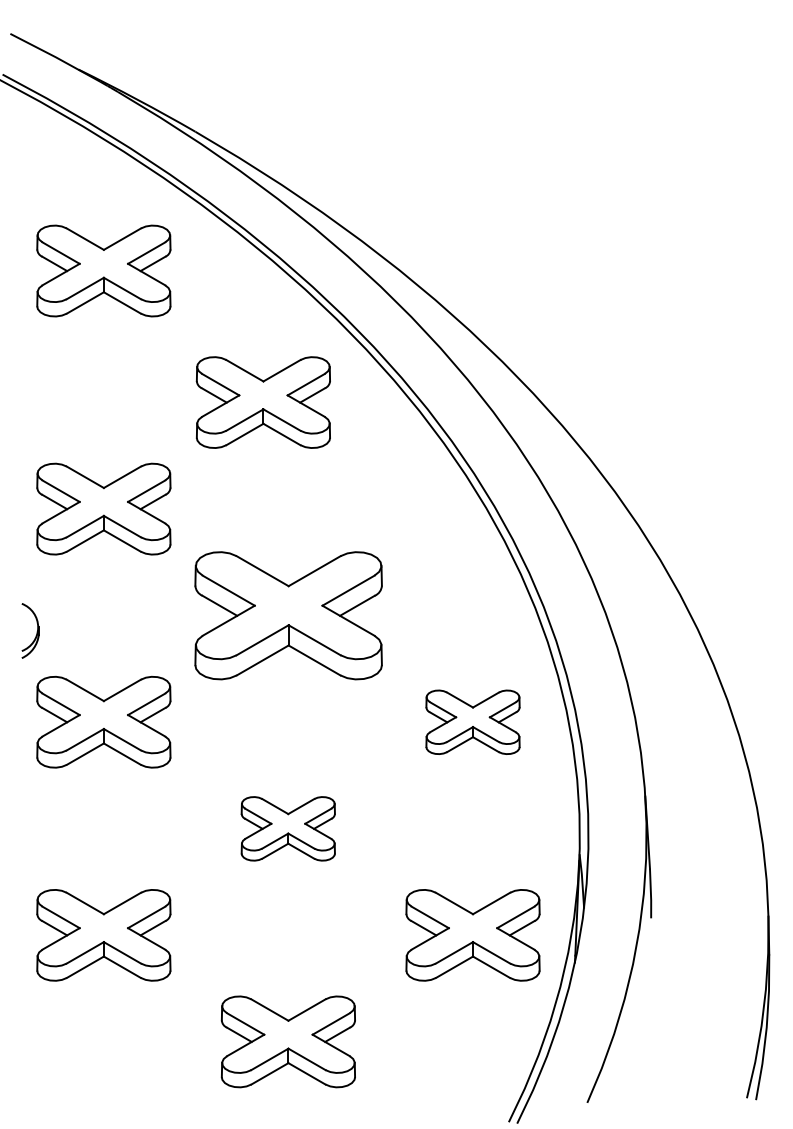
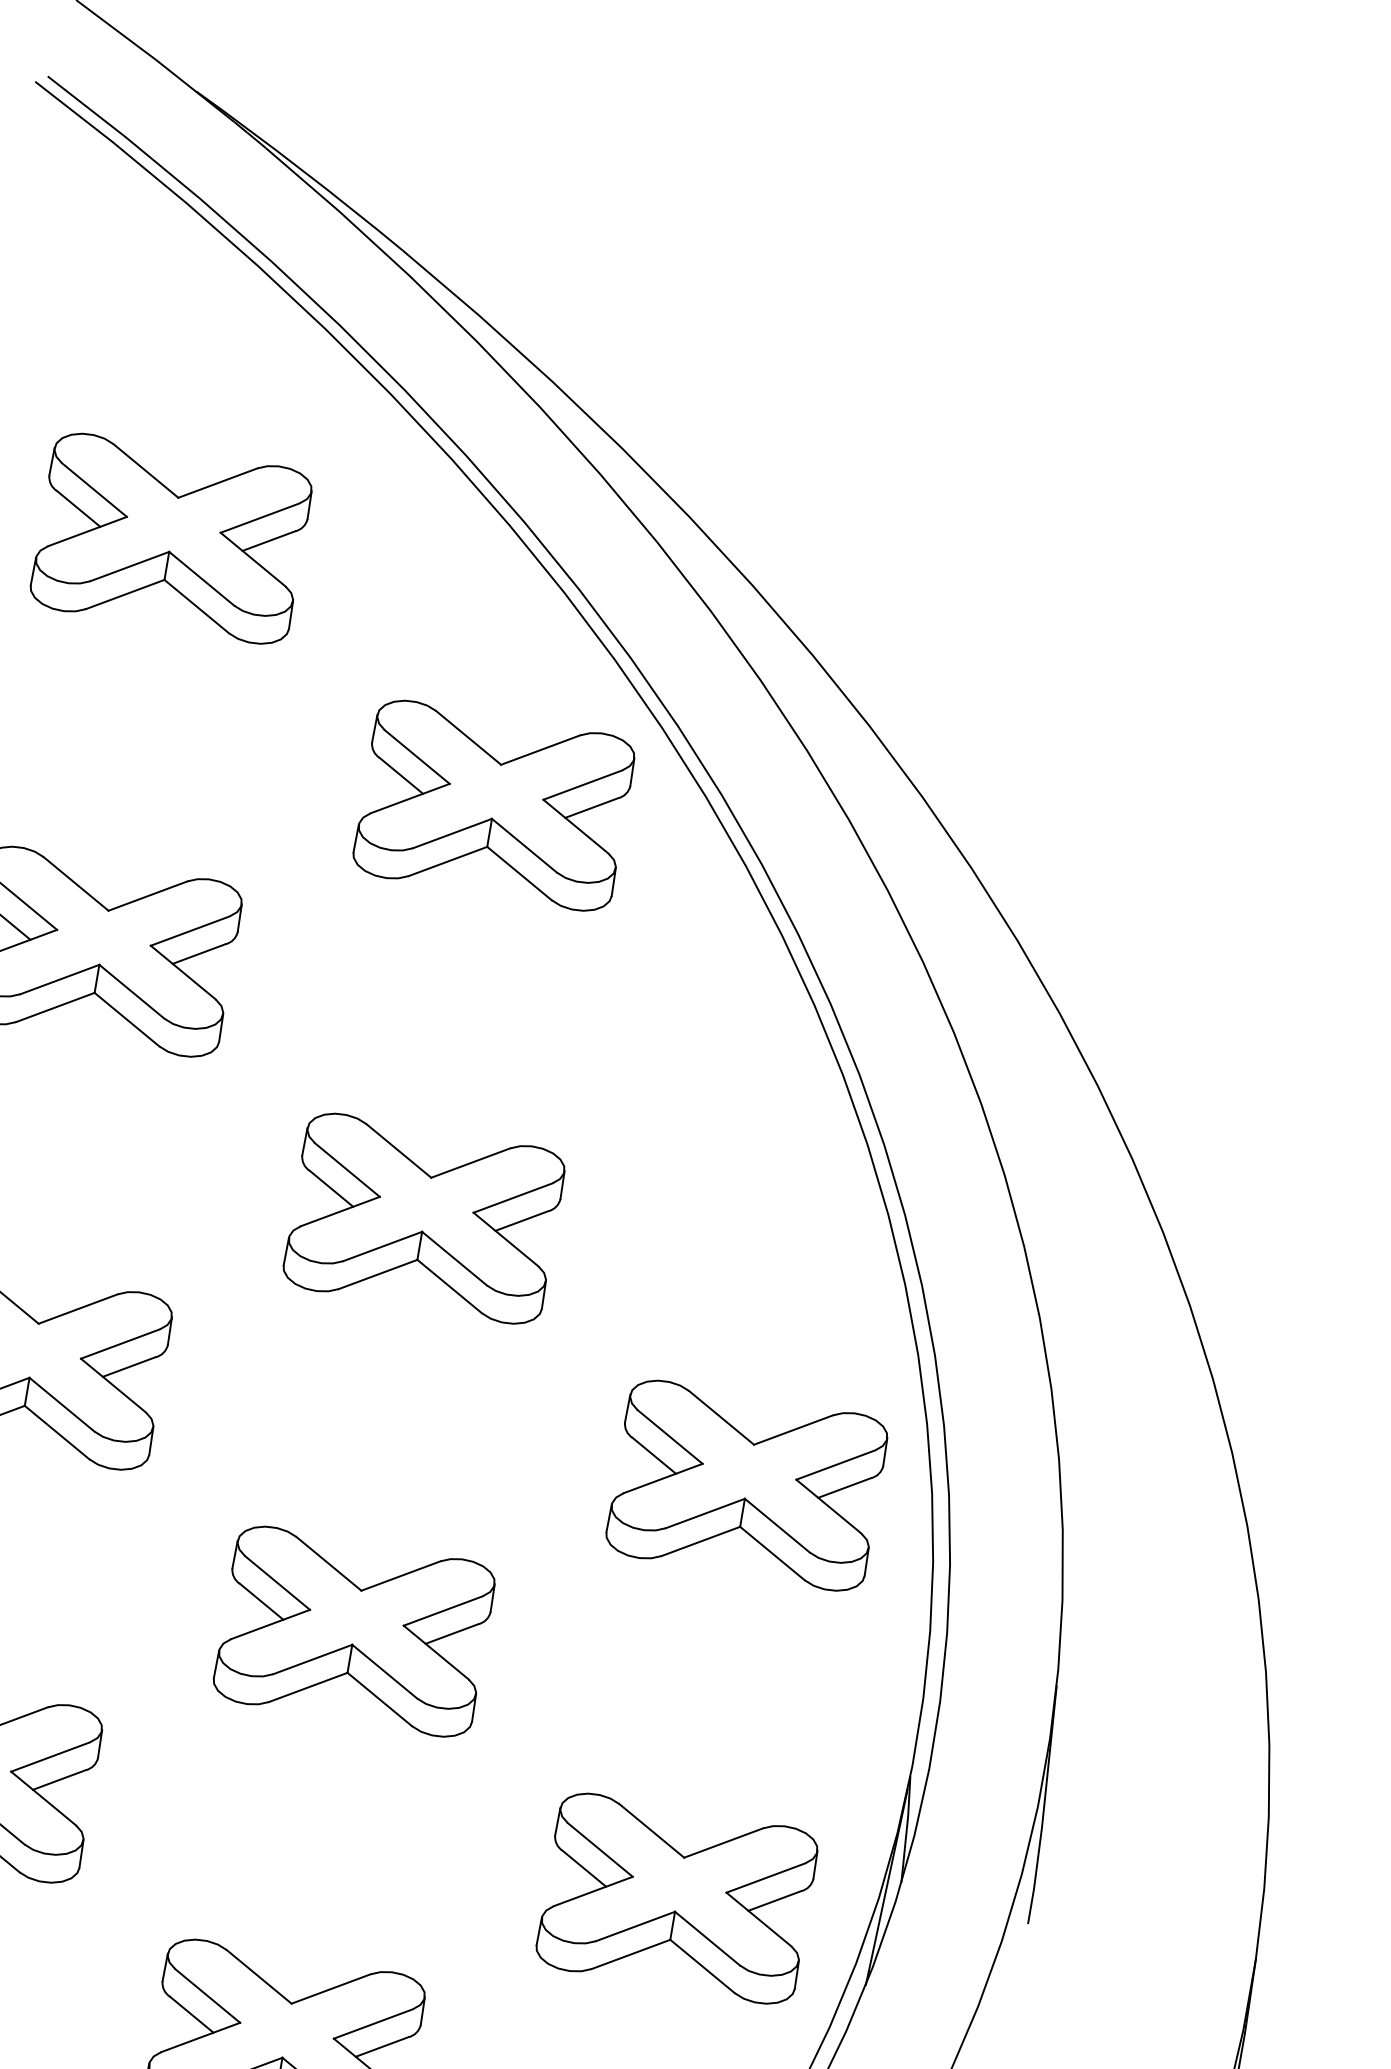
part: (103, 270) -> (170, 537), moved
part: (262, 402) -> (492, 805), moved
part: (287, 615) -> (422, 1218), size x0.71
part: (472, 722) -> (745, 1486), size x1.43
part: (287, 828) -> (352, 1630), size x1.43

